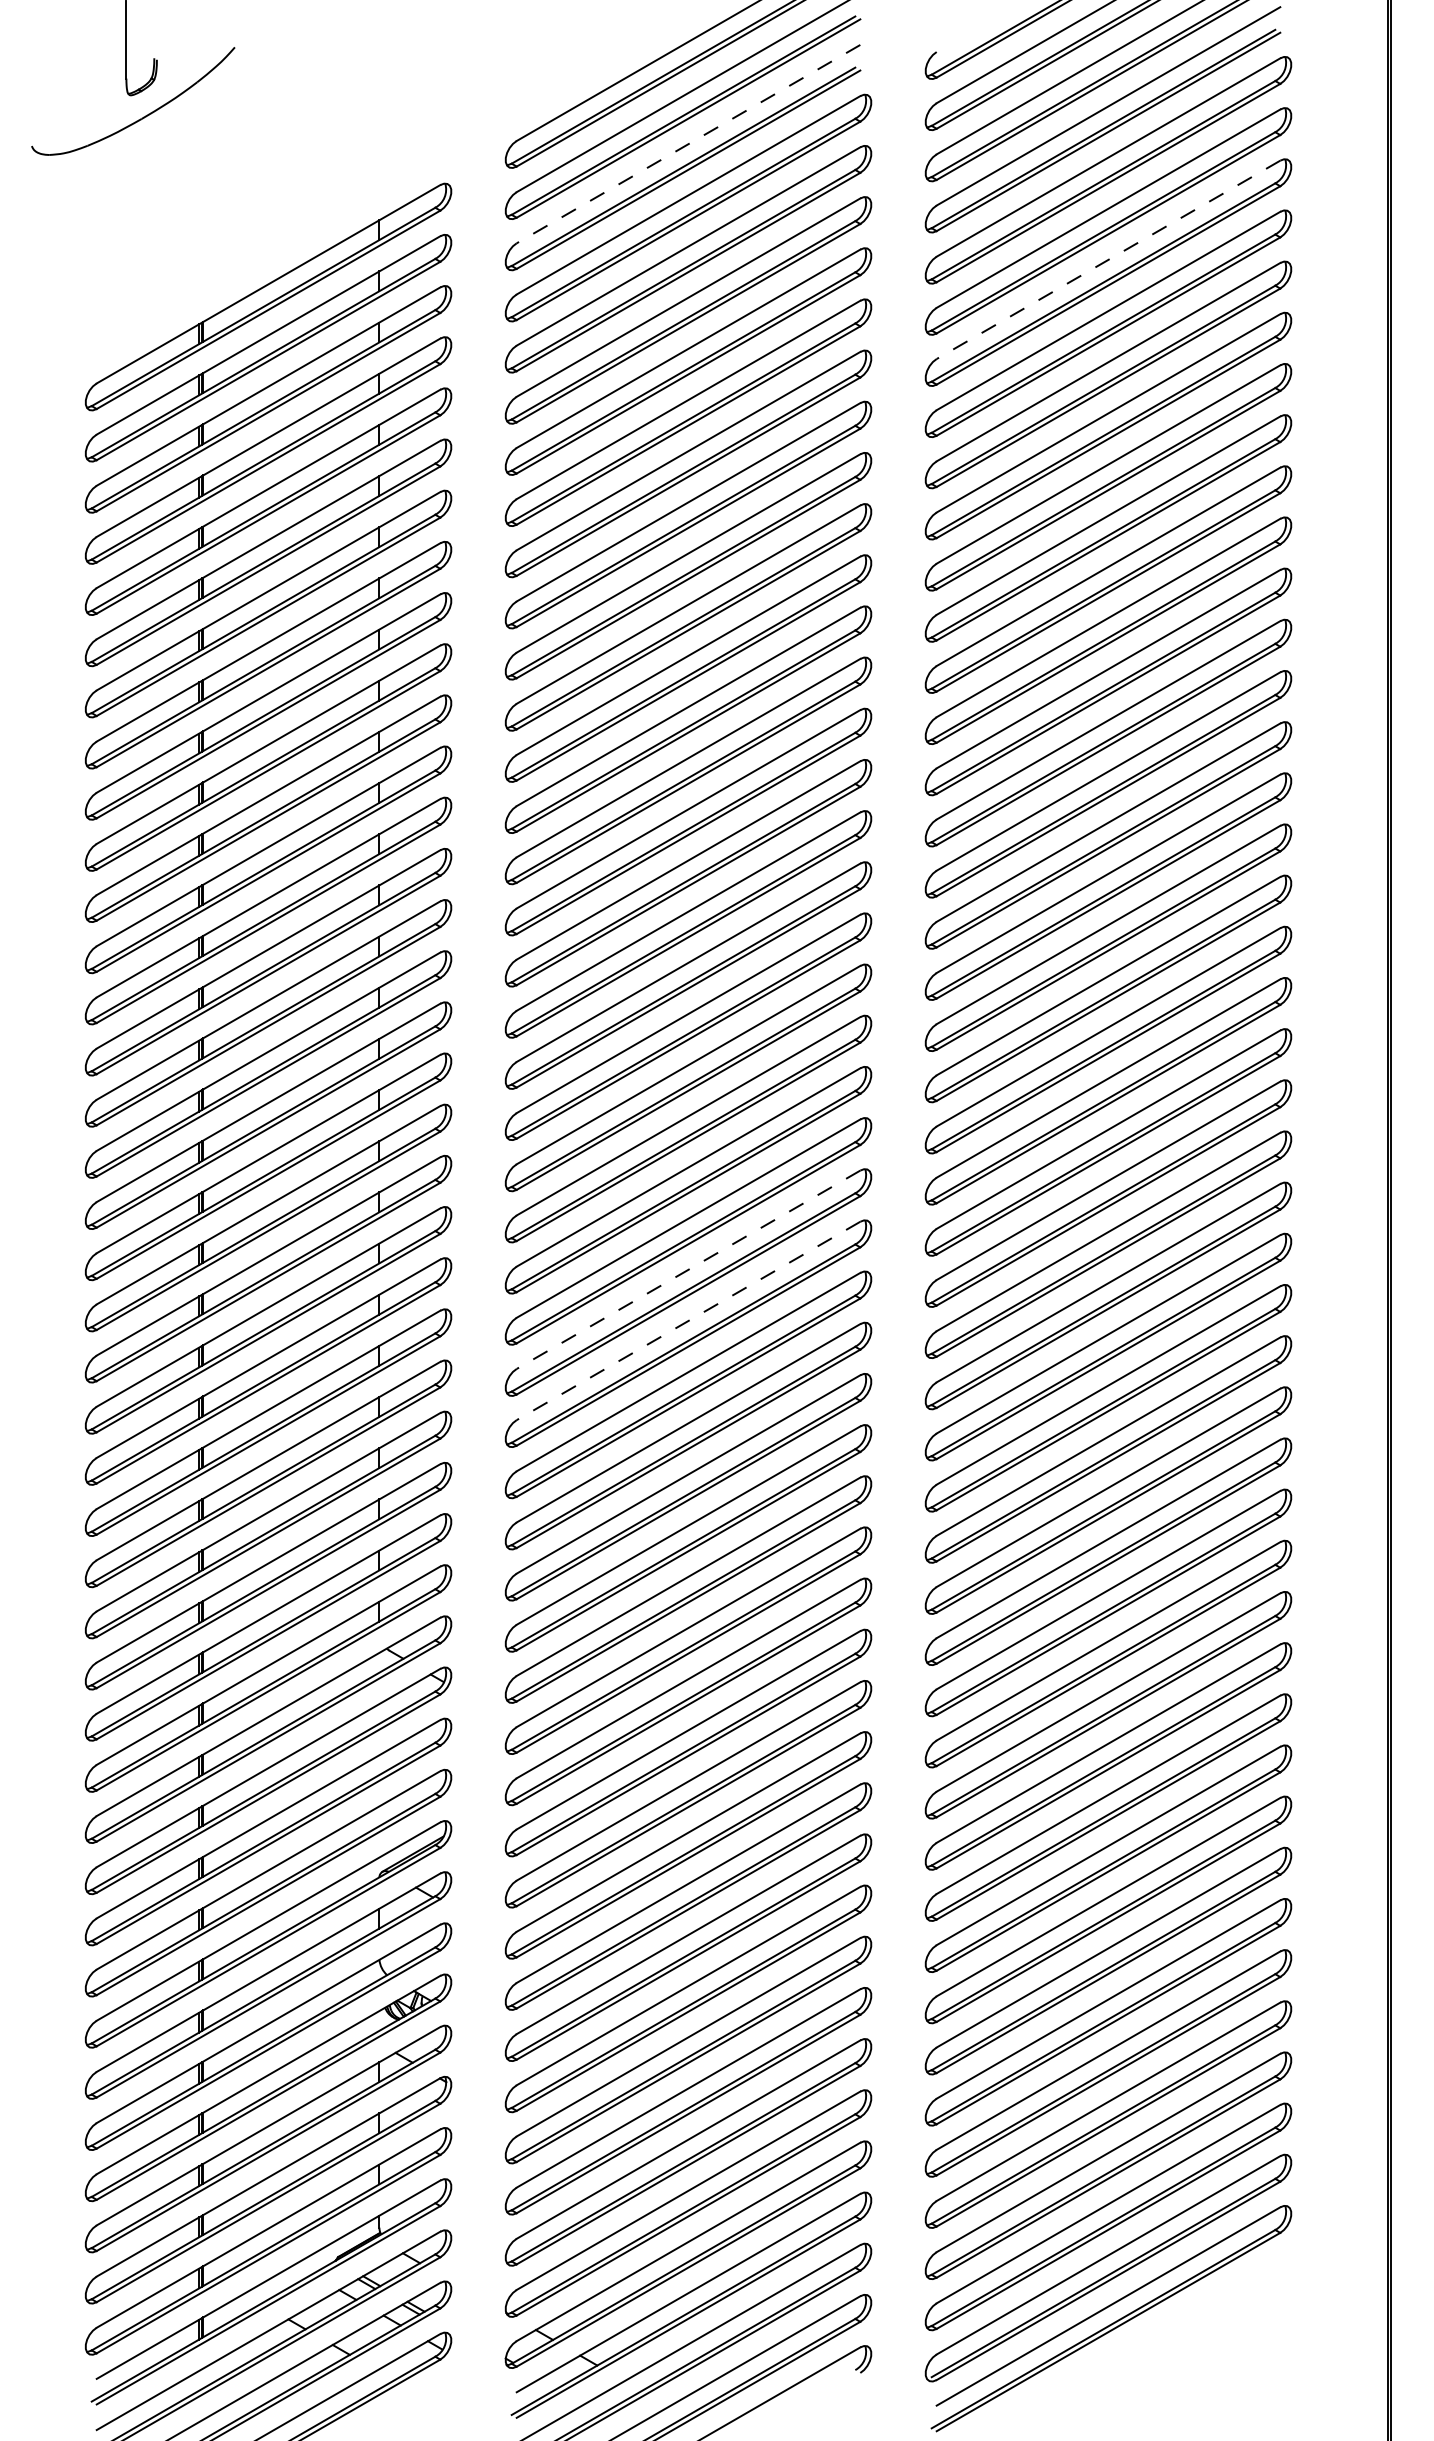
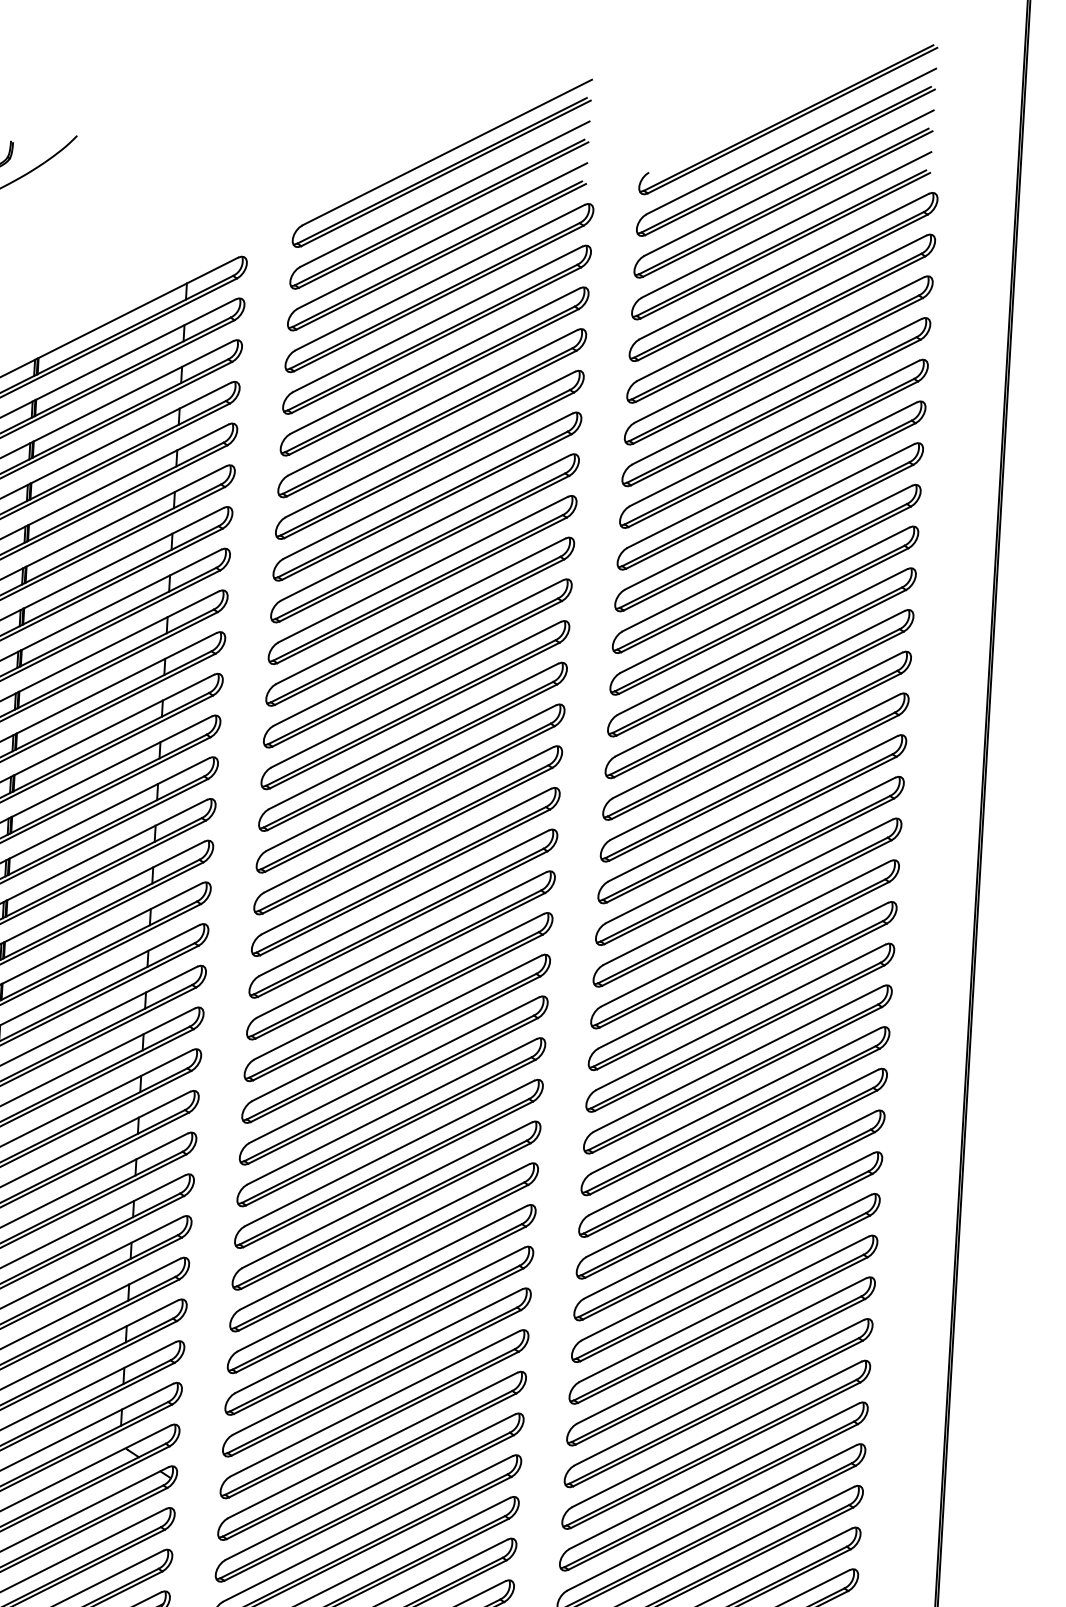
line: (688, 144) -> (442, 236), dashed -> solid
line: (1108, 260) -> (779, 350), dashed -> solid
line: (688, 1270) -> (389, 1154), dashed -> solid
line: (688, 1321) -> (387, 1195), dashed -> solid

